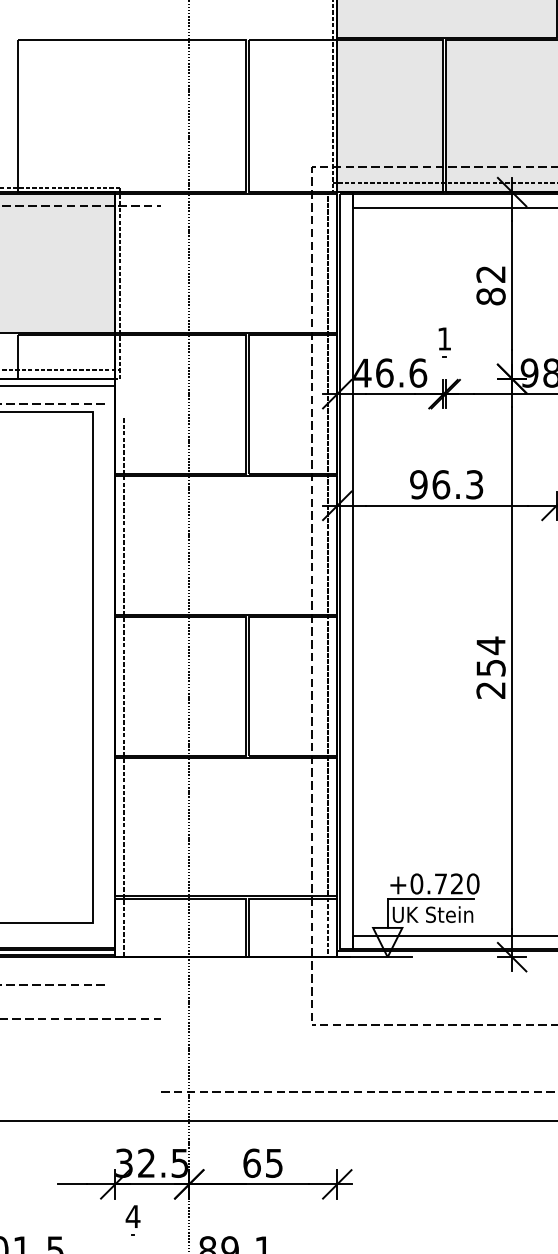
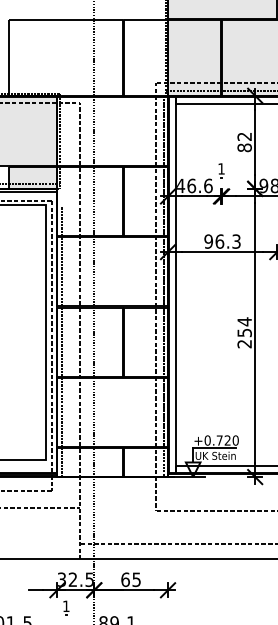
fill: (65, 356) -> (32, 177), added
line: (161, 663) -> (80, 330), added
line: (105, 693) -> (52, 345), added
text: (131, 1214) -> (65, 605), 4 -> 1

